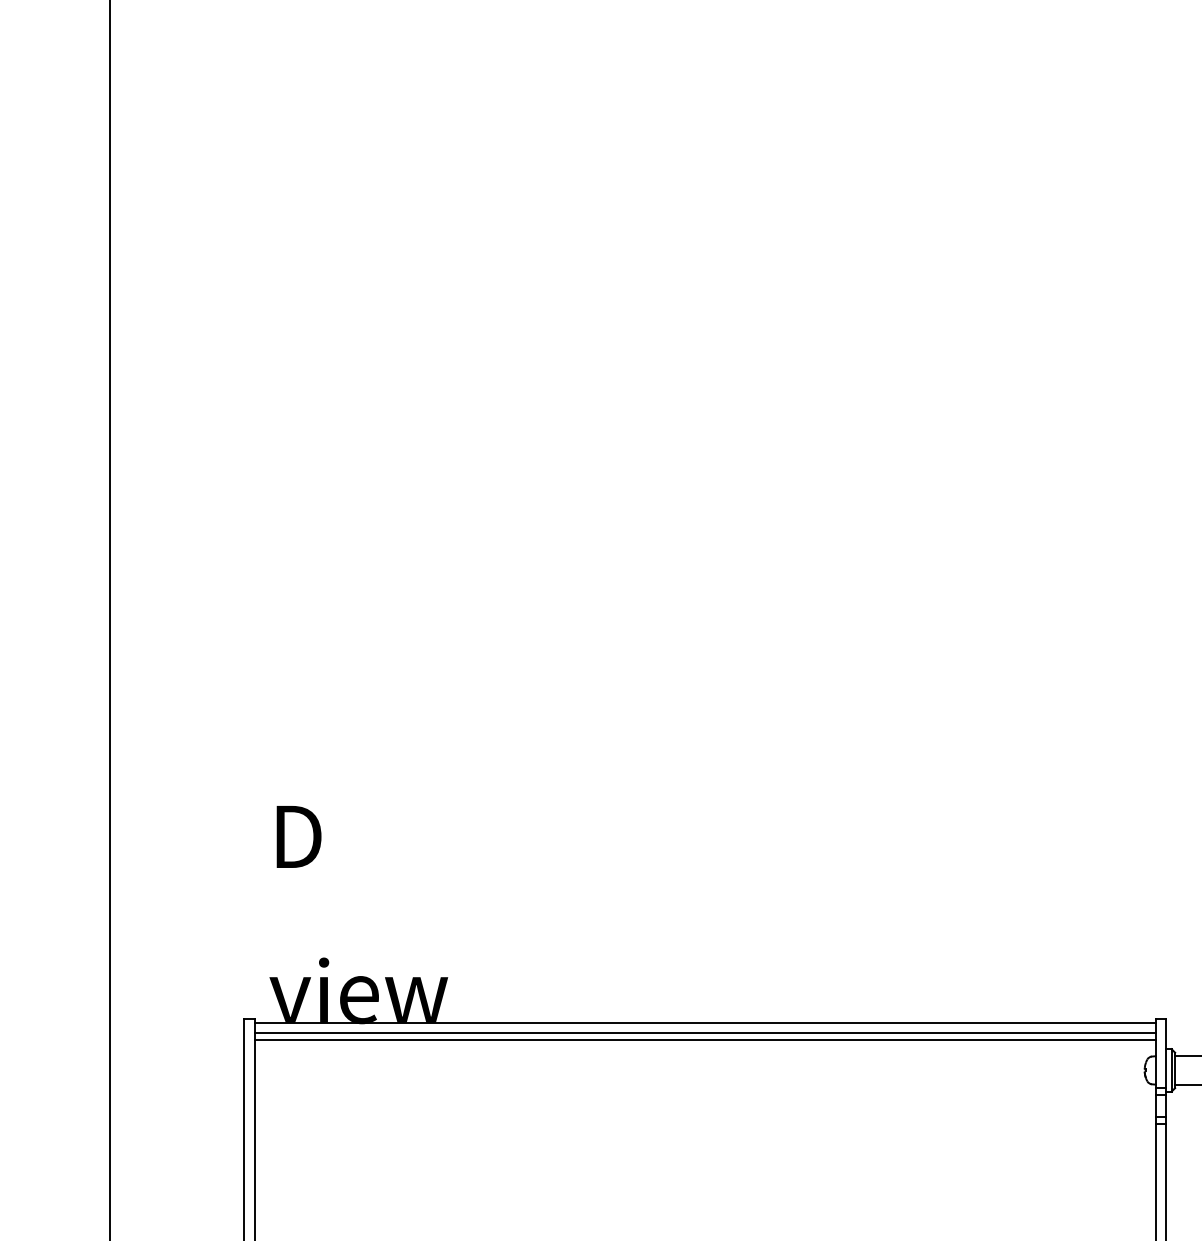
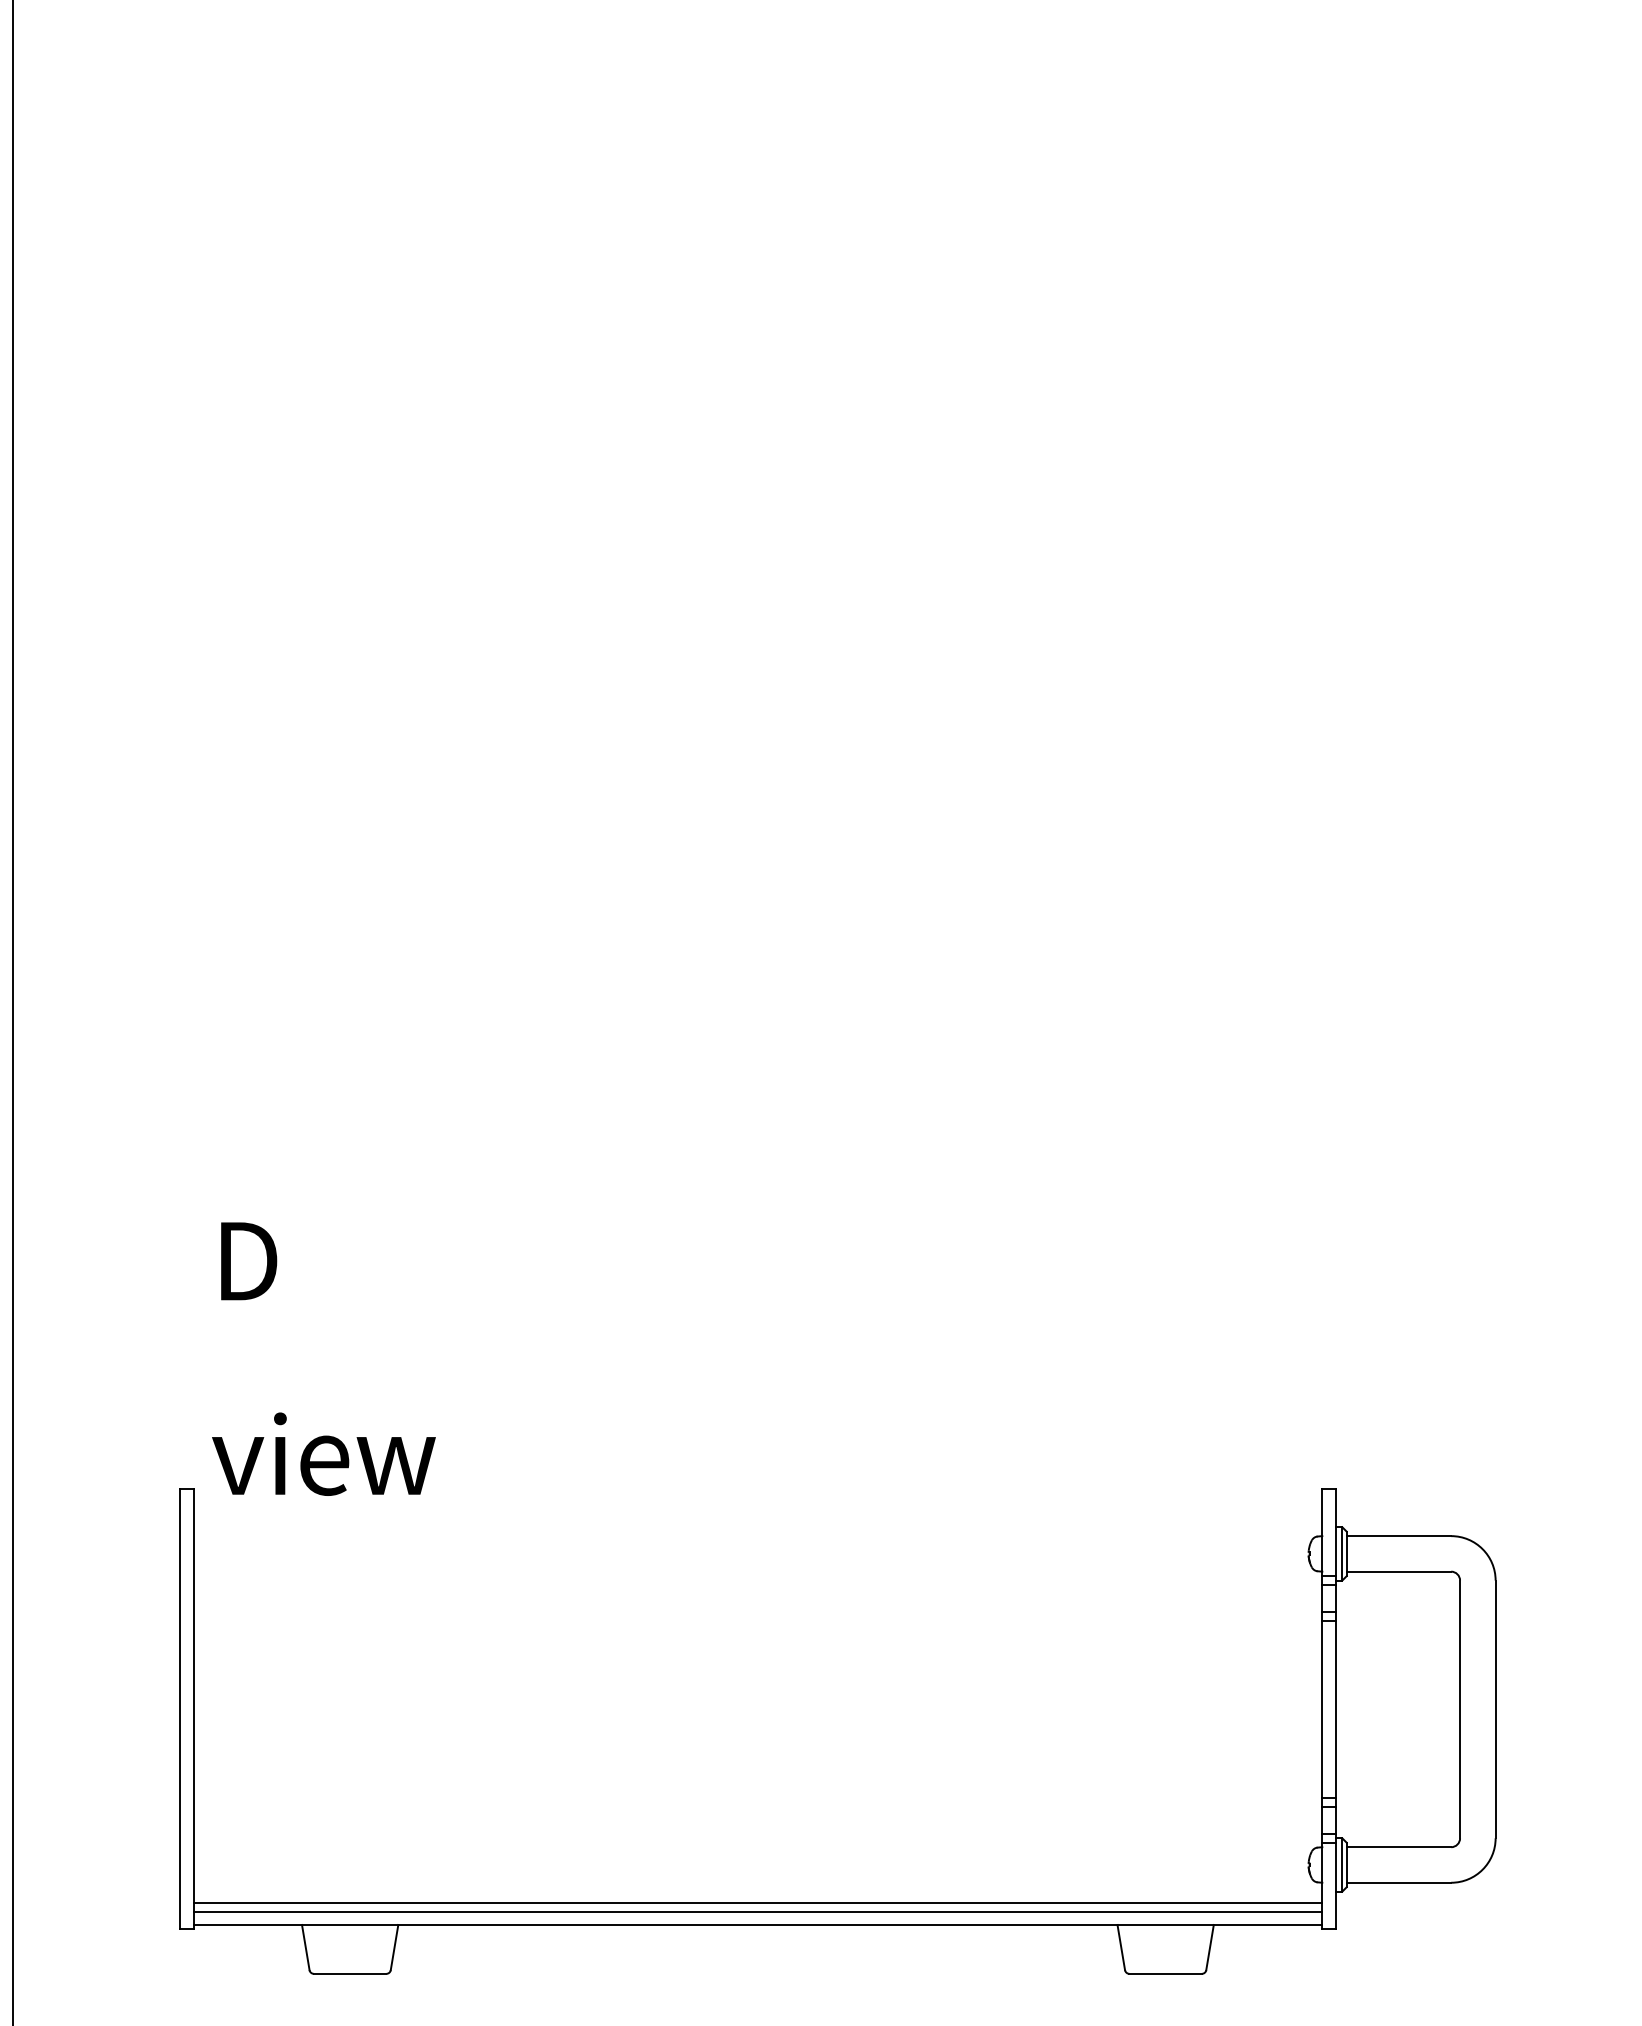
line: (704, 1022) -> (757, 1493), removed
line: (704, 1033) -> (757, 1507), removed
line: (704, 1040) -> (757, 1516), removed

